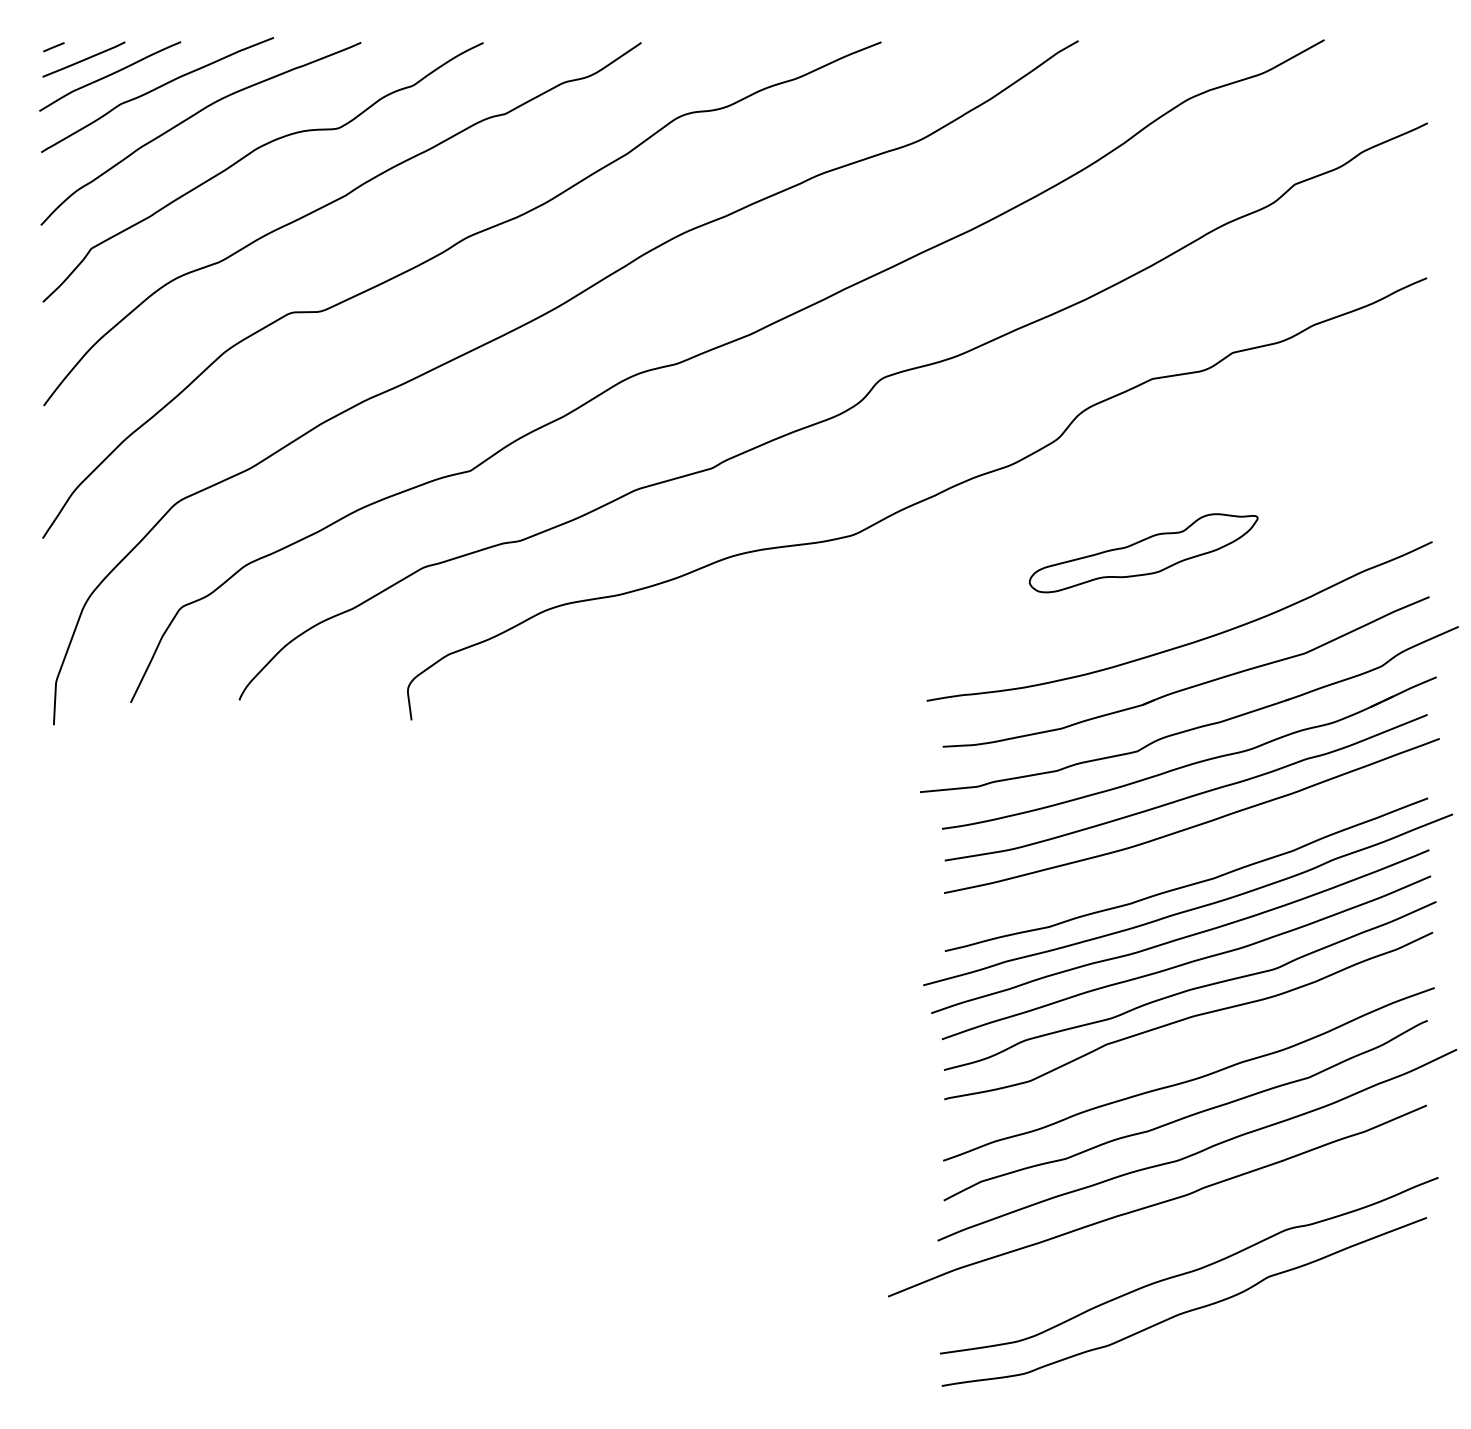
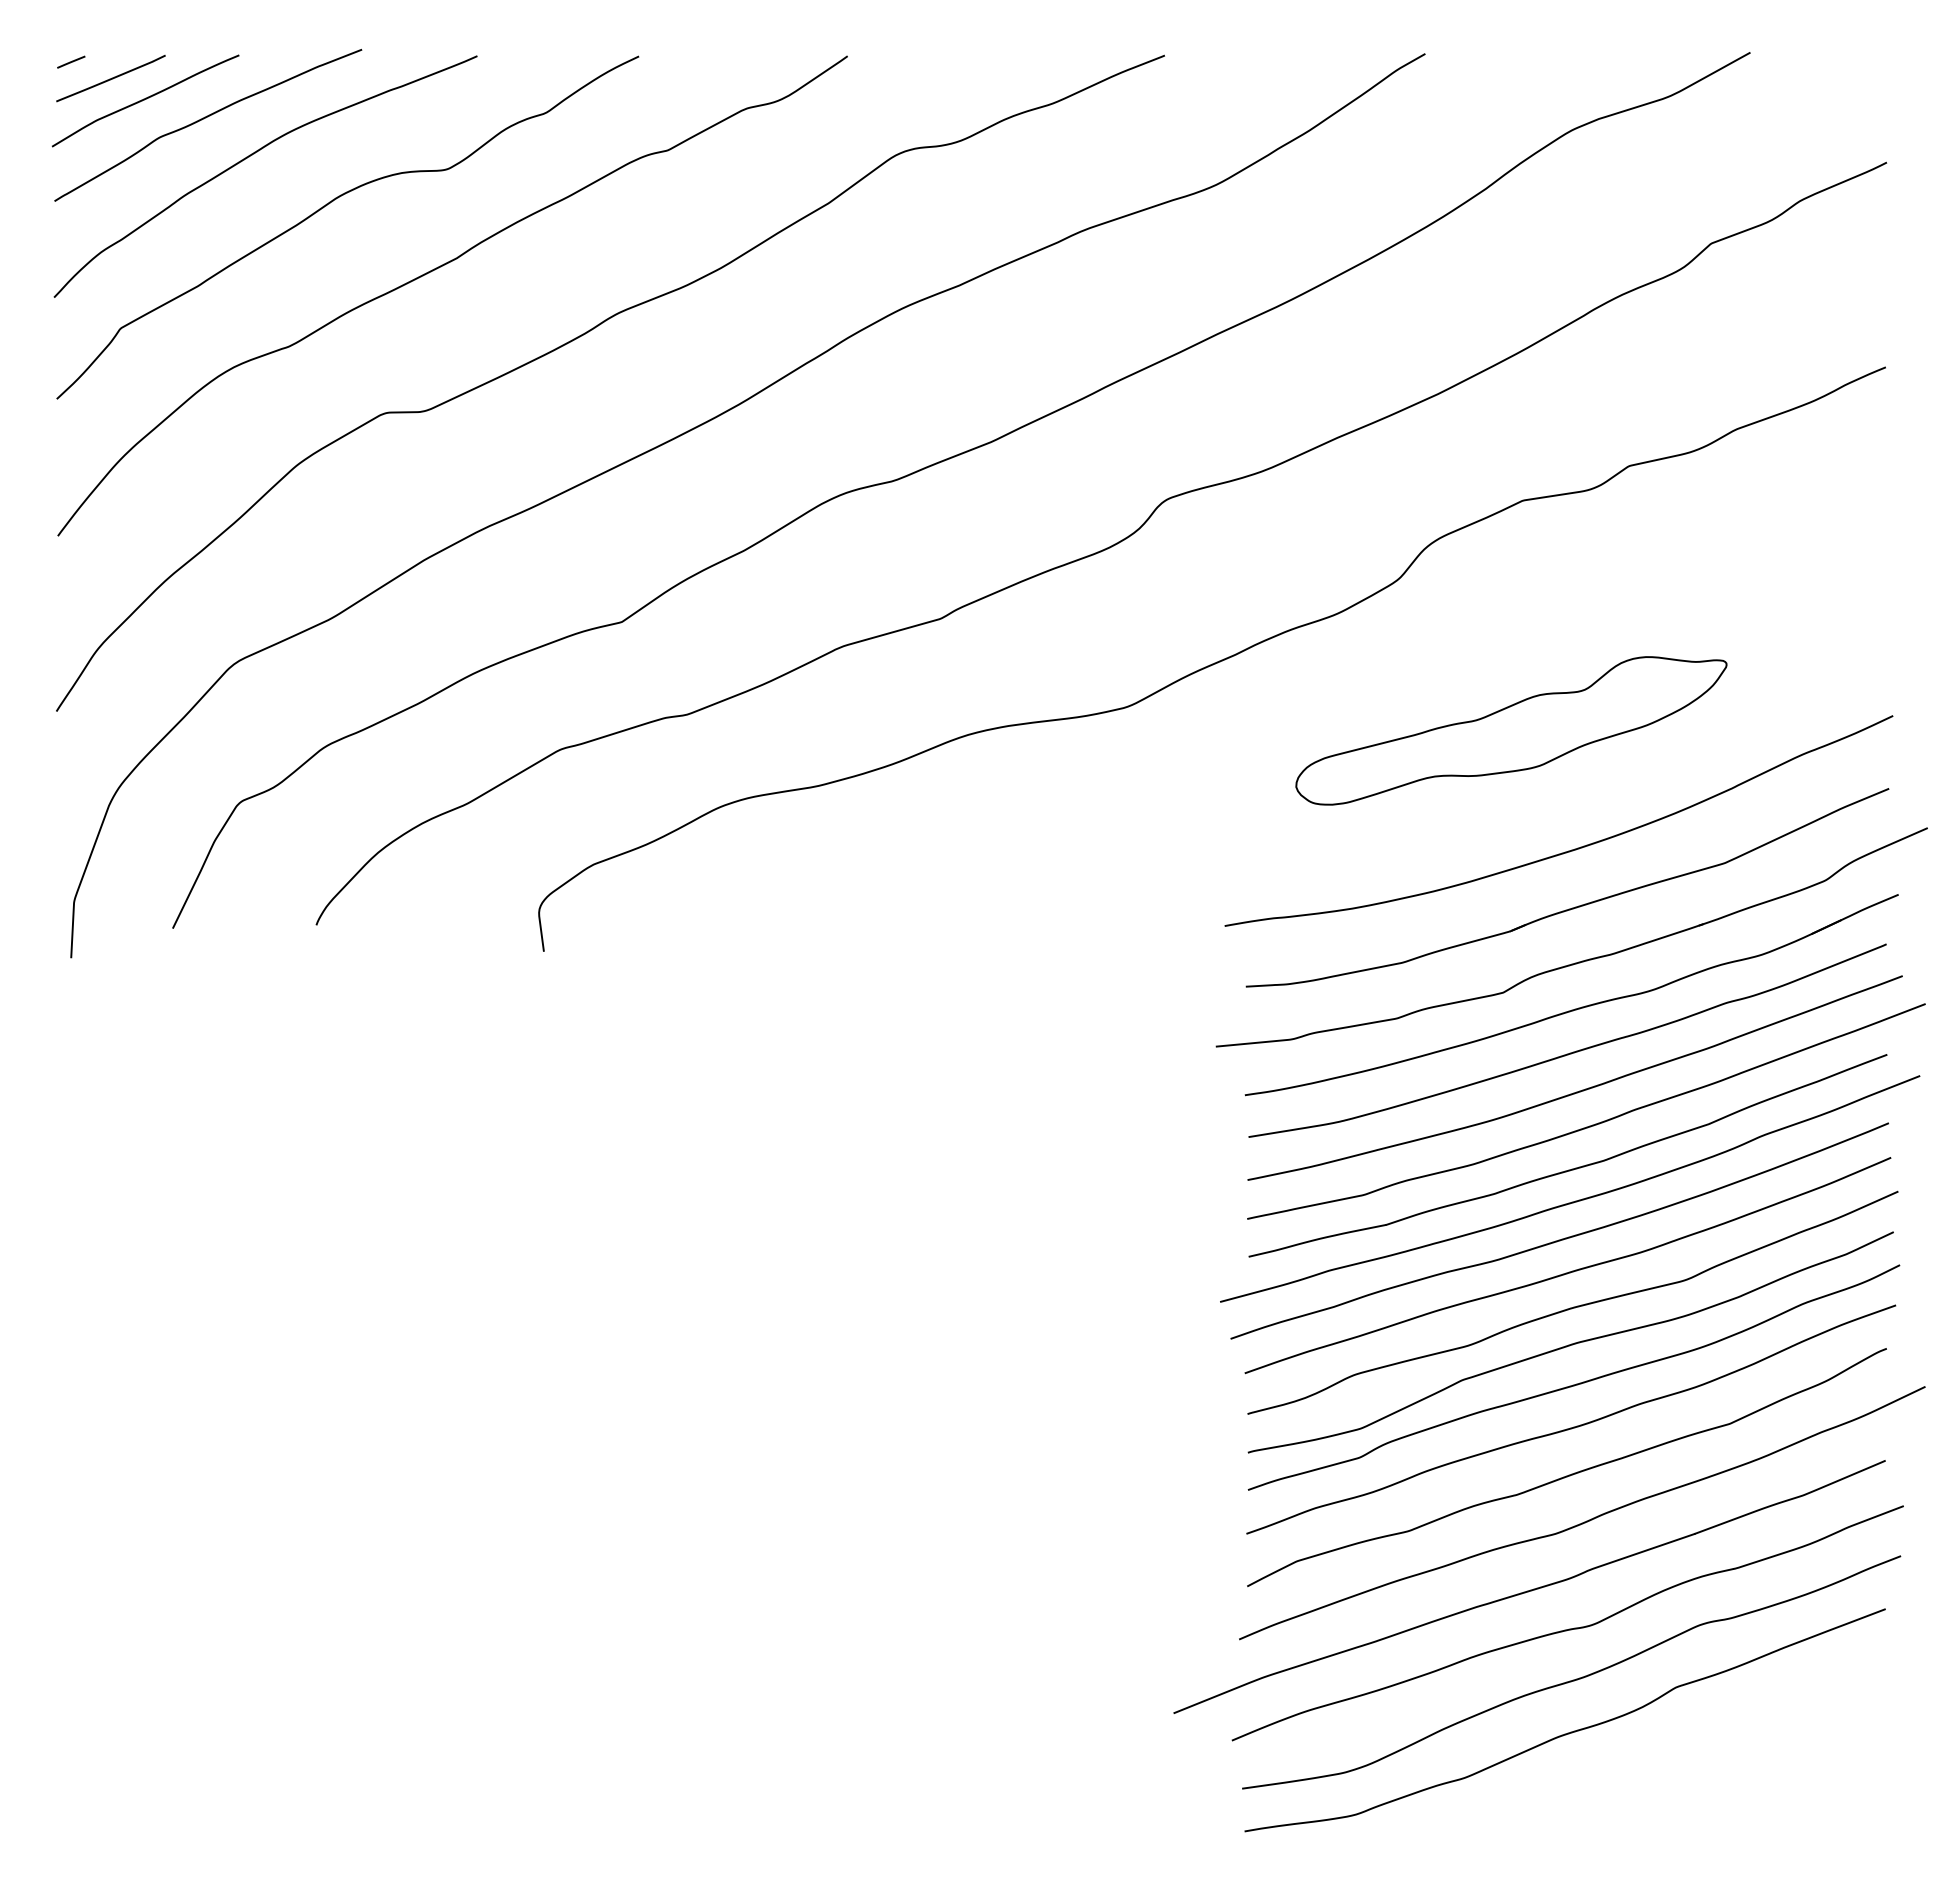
part: (1143, 552) -> (1511, 730), size x1.43
curve: (1205, 851) -> (1592, 1124), added
curve: (1192, 1047) -> (1576, 1383), added
curve: (1187, 1232) -> (1569, 1628), added

